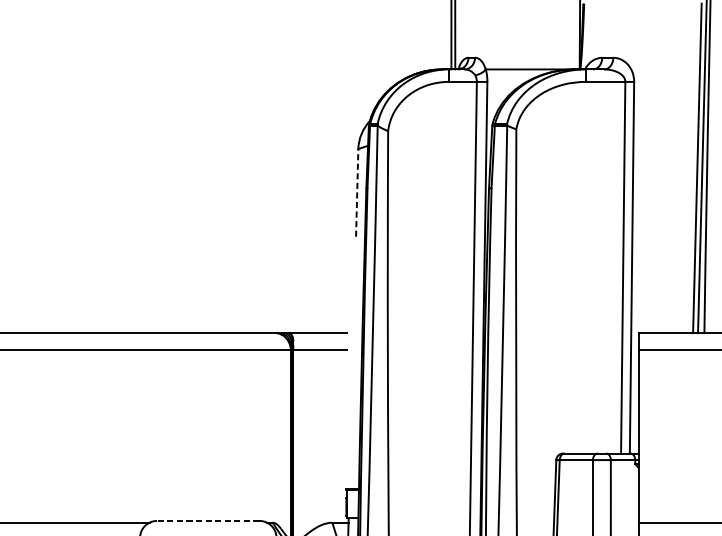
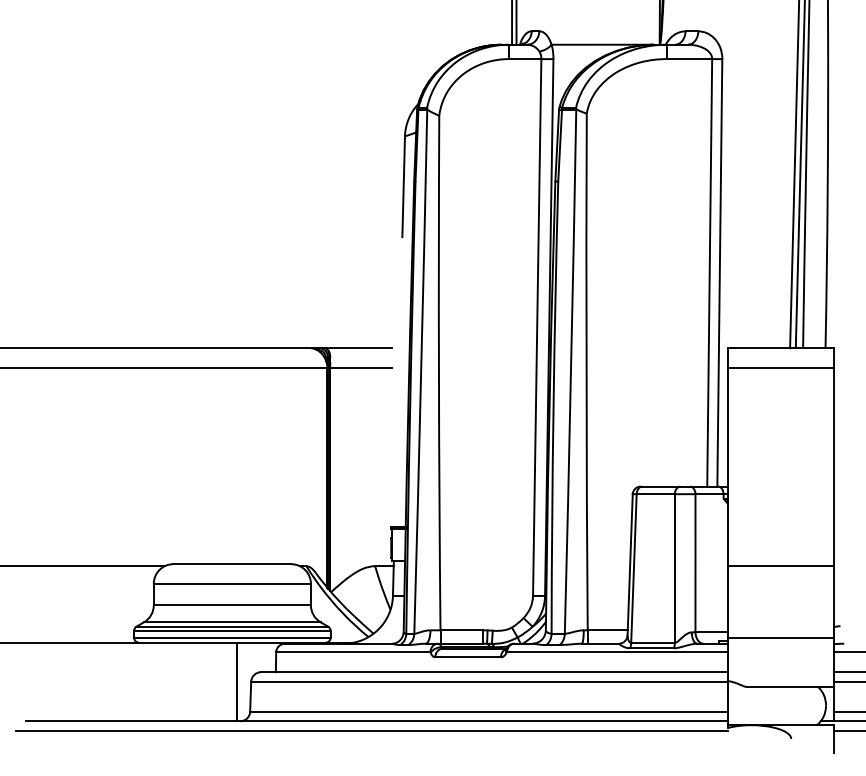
line: (357, 192) -> (403, 186), dashed -> solid
line: (208, 521) -> (232, 564), dashed -> solid

